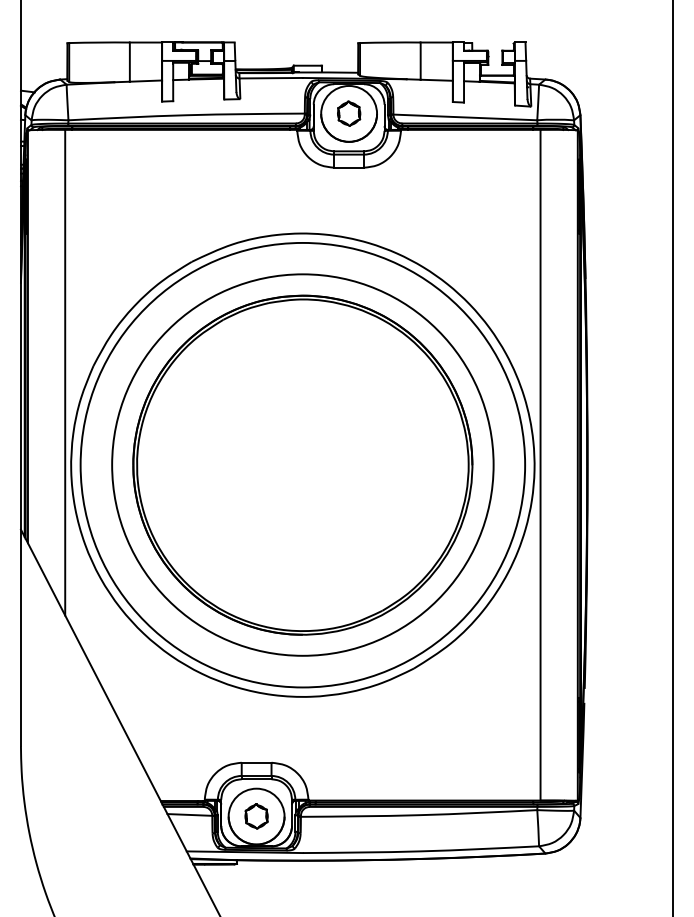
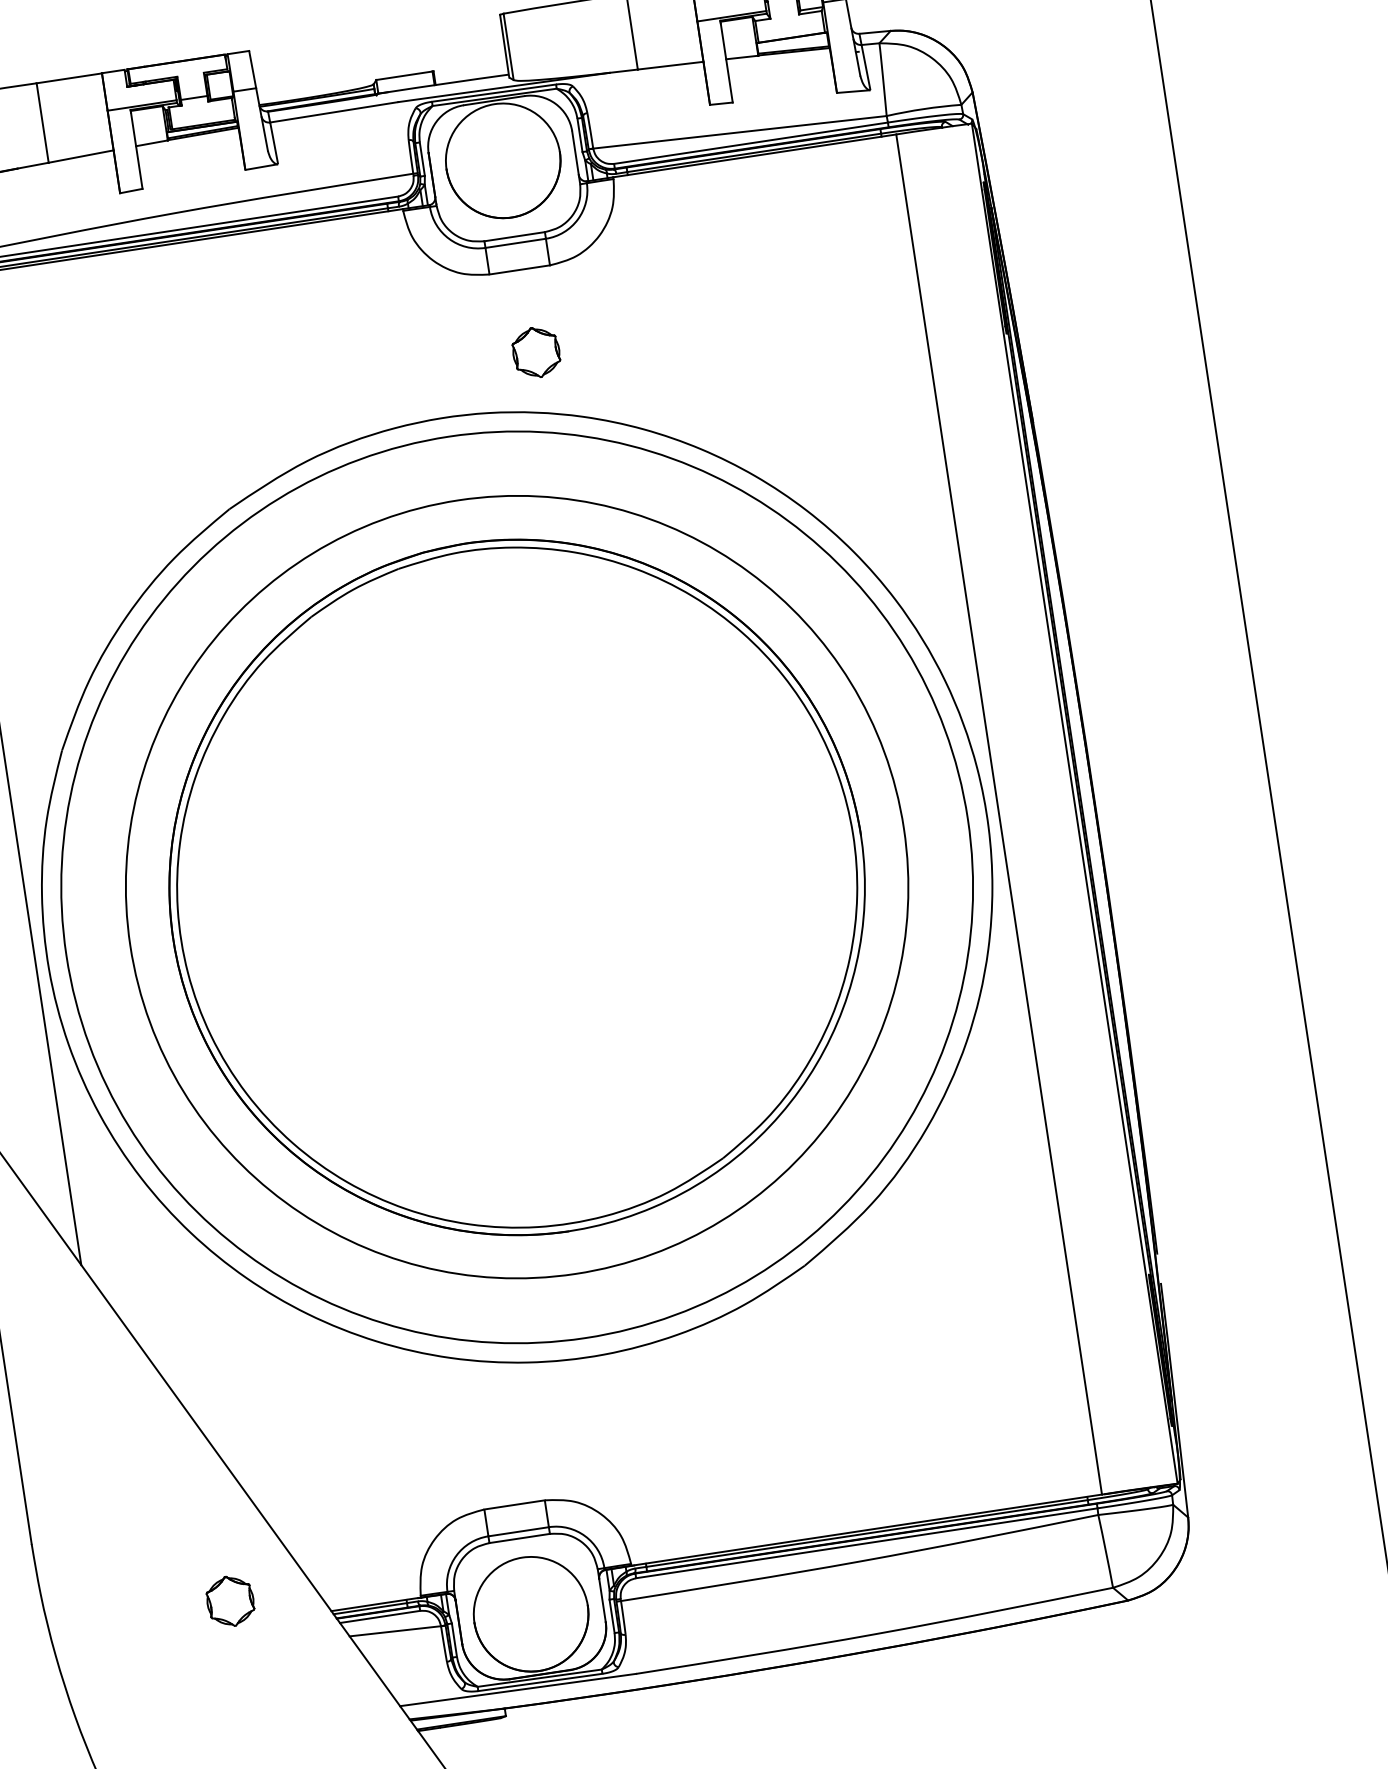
part: (349, 113) -> (537, 351), moved
part: (256, 816) -> (230, 1601), moved

